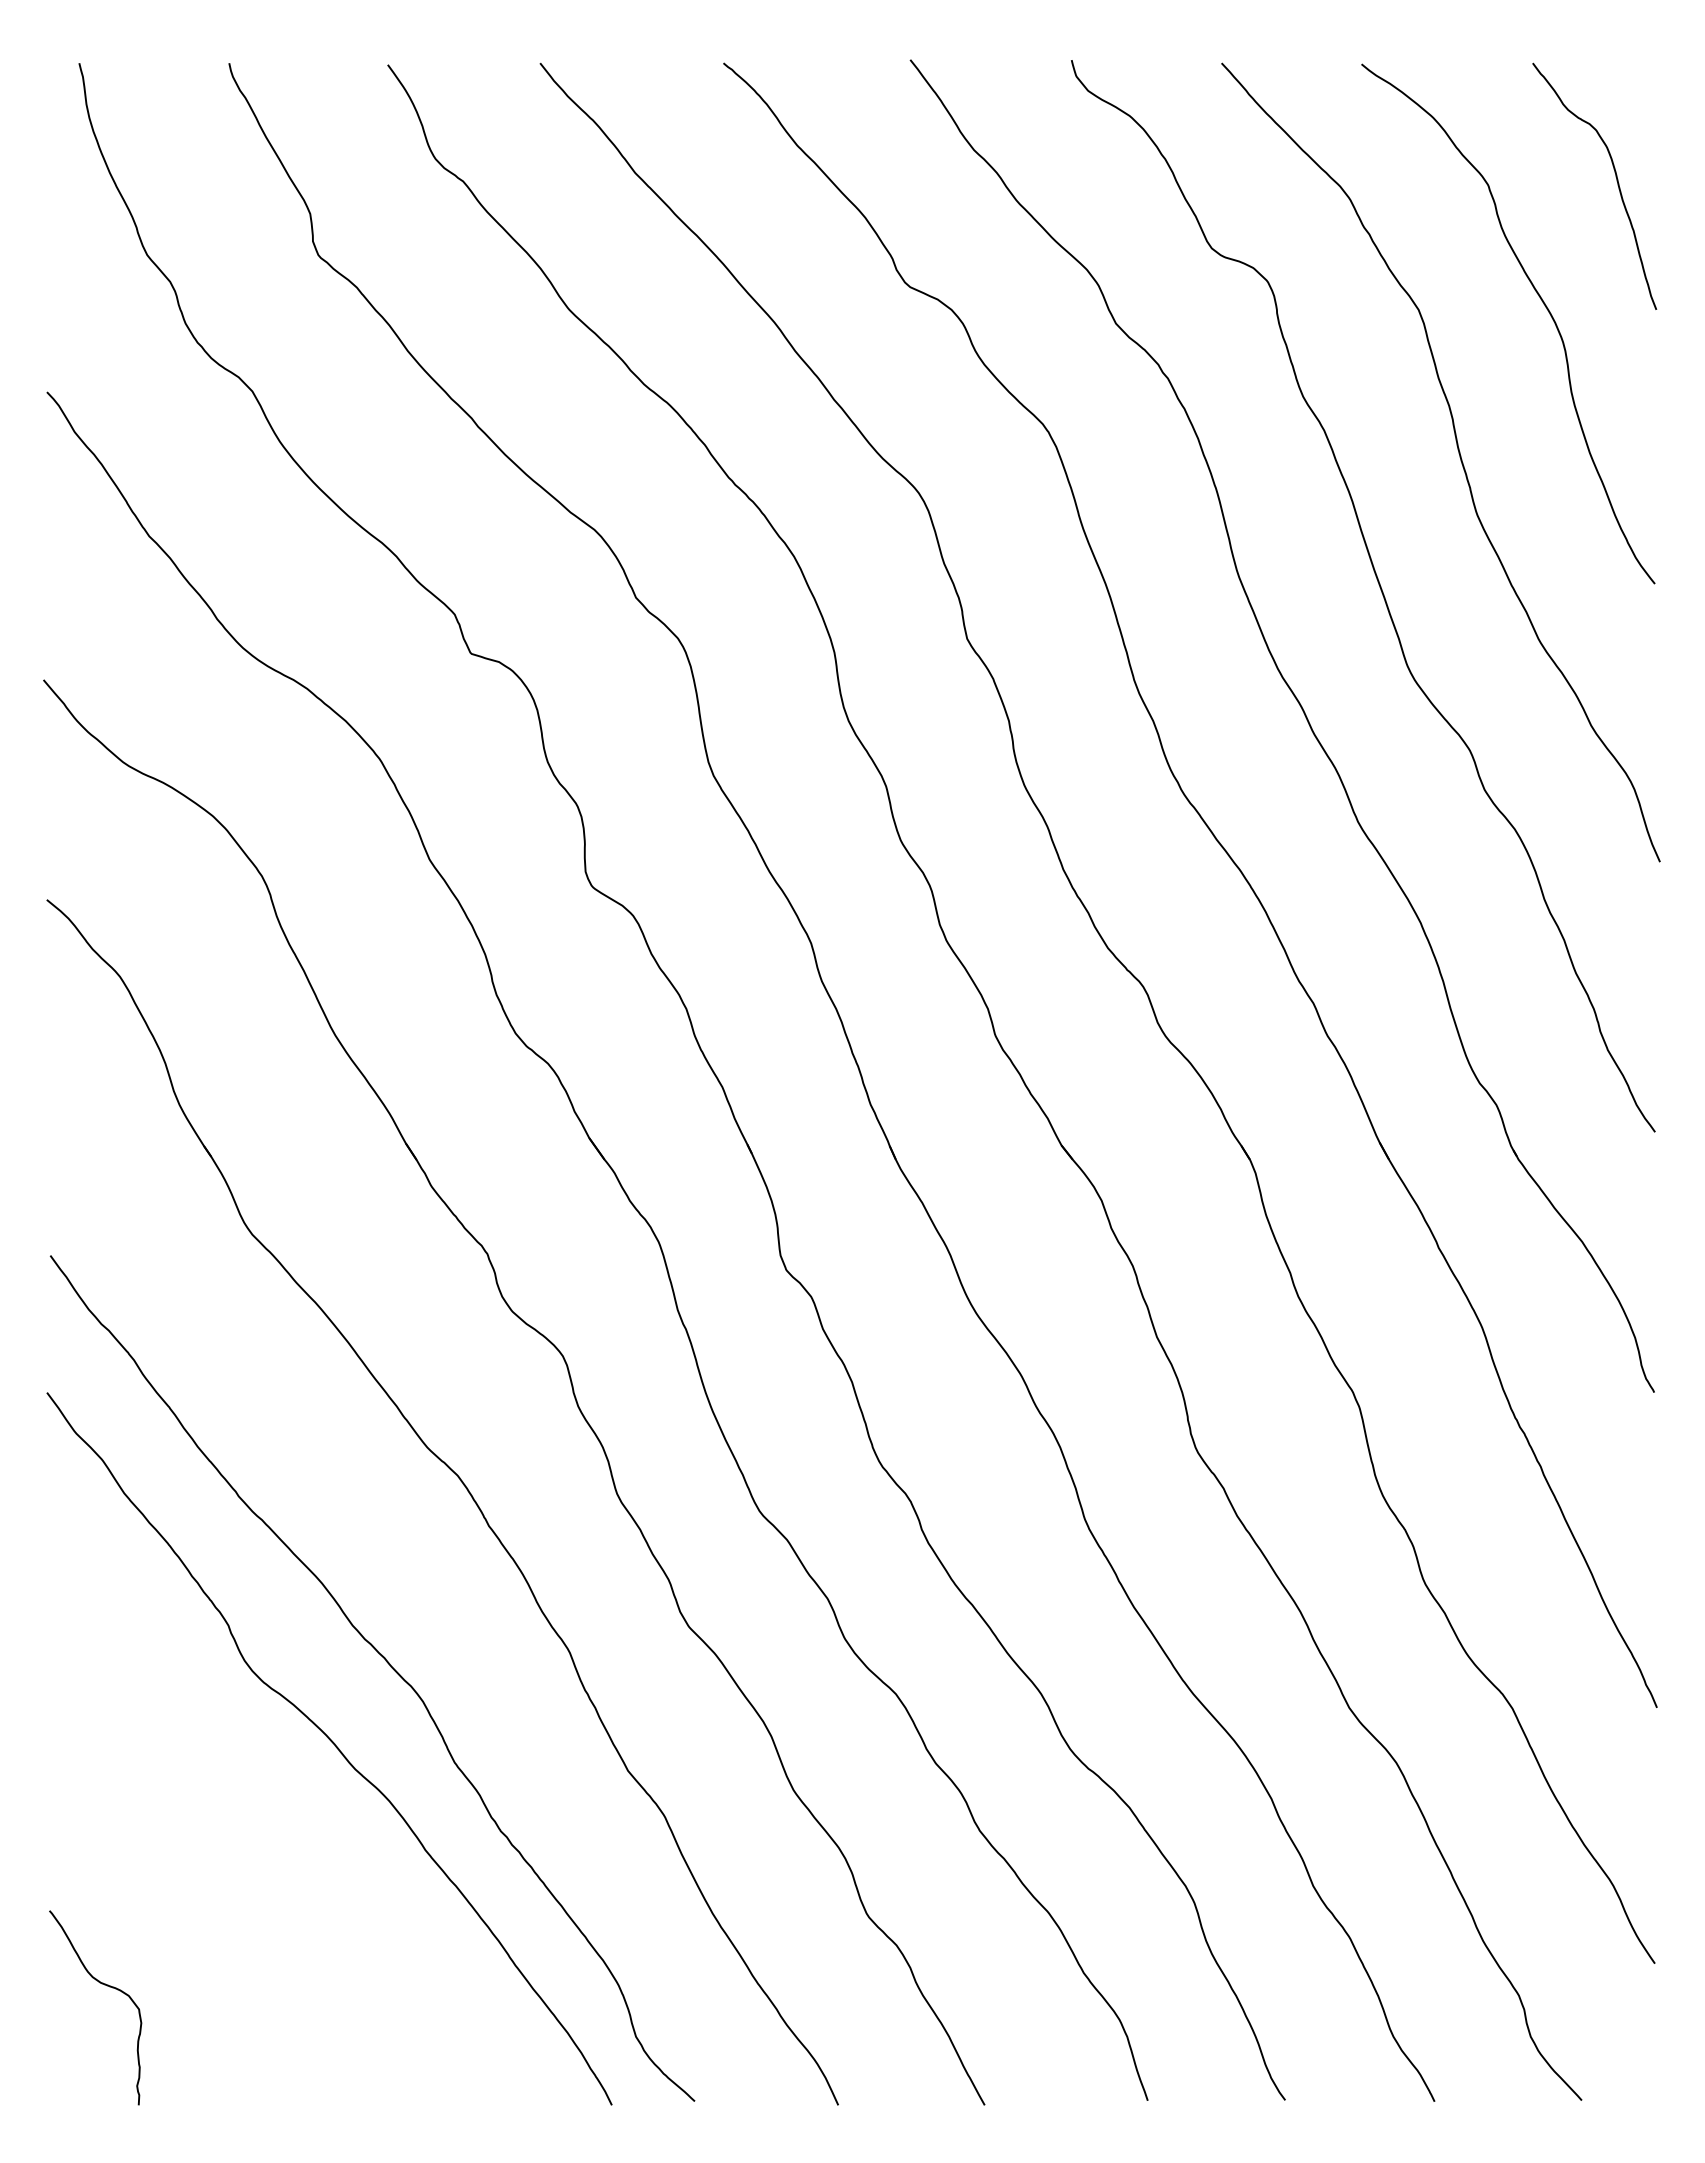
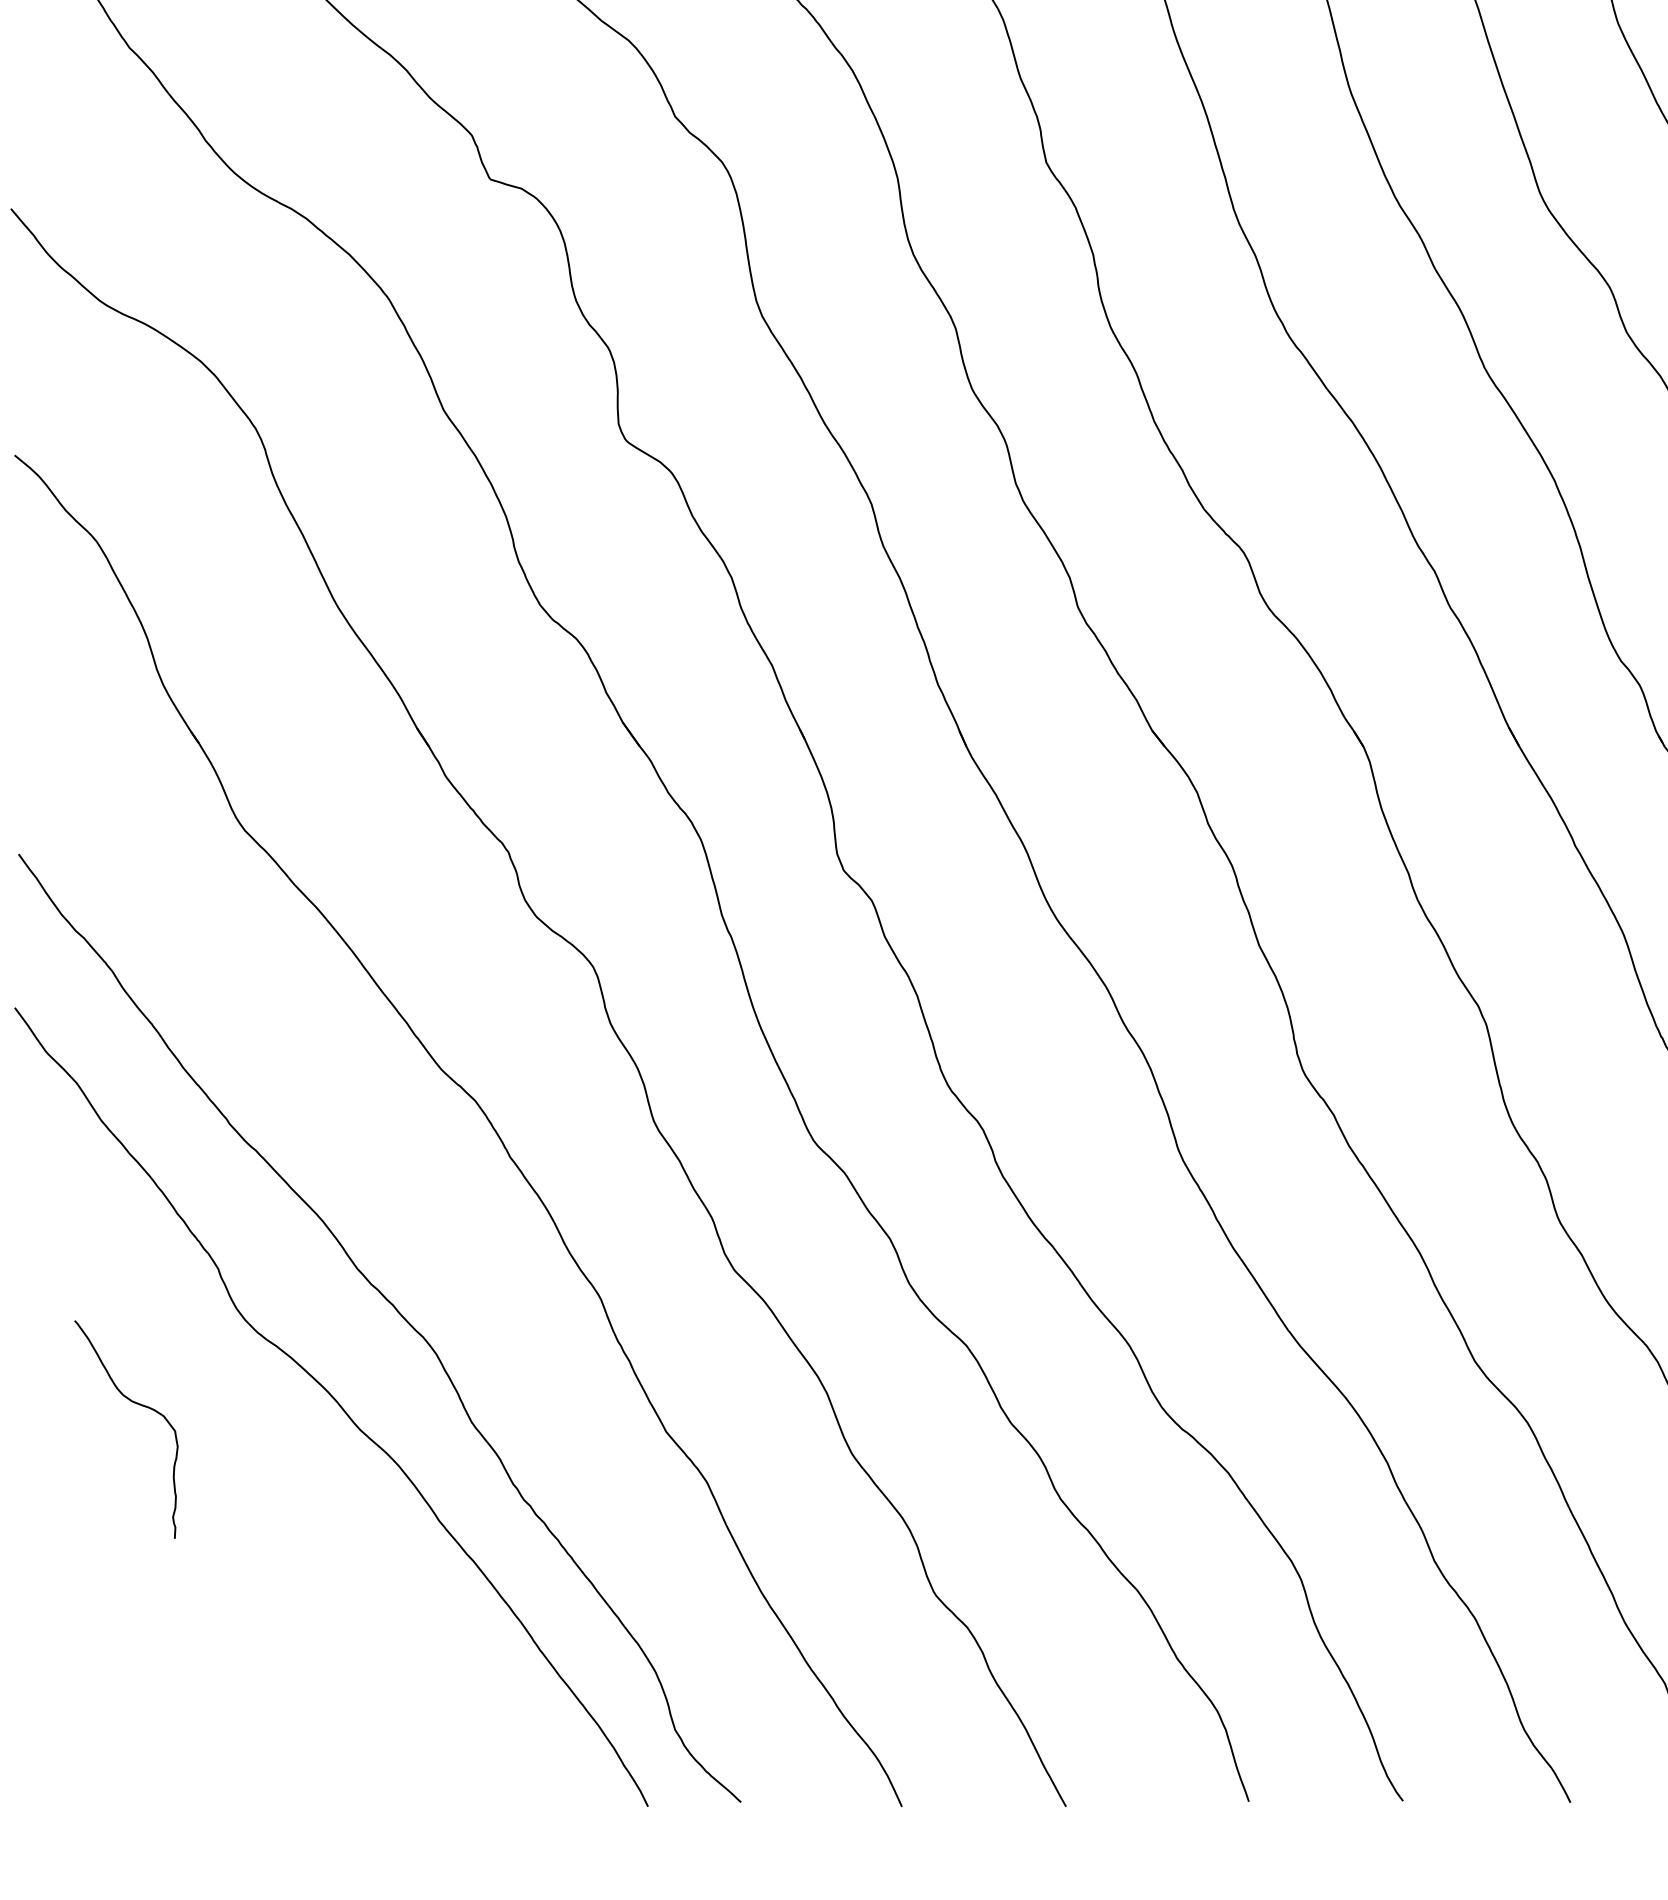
curve: (104, 1985) -> (136, 1404), moved

